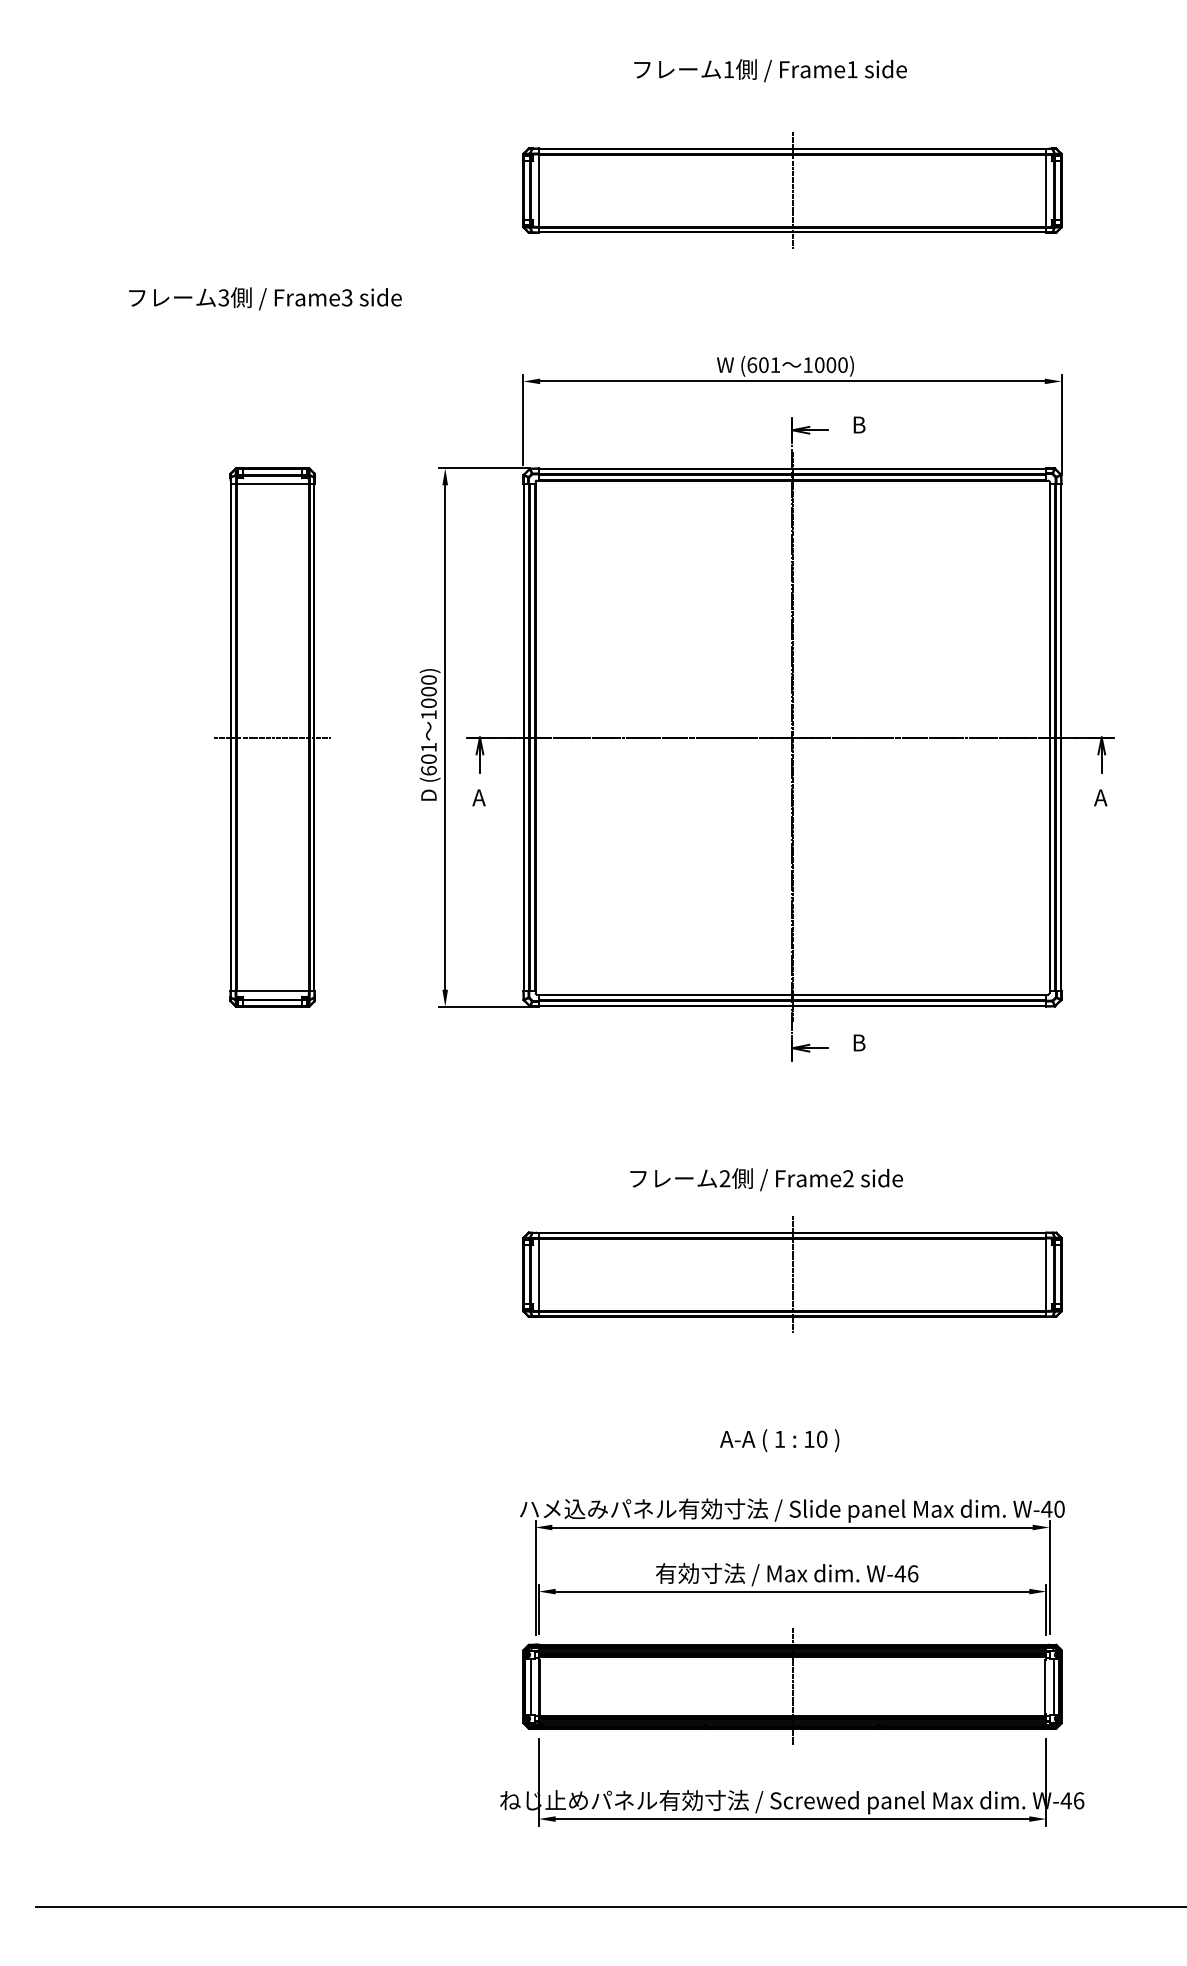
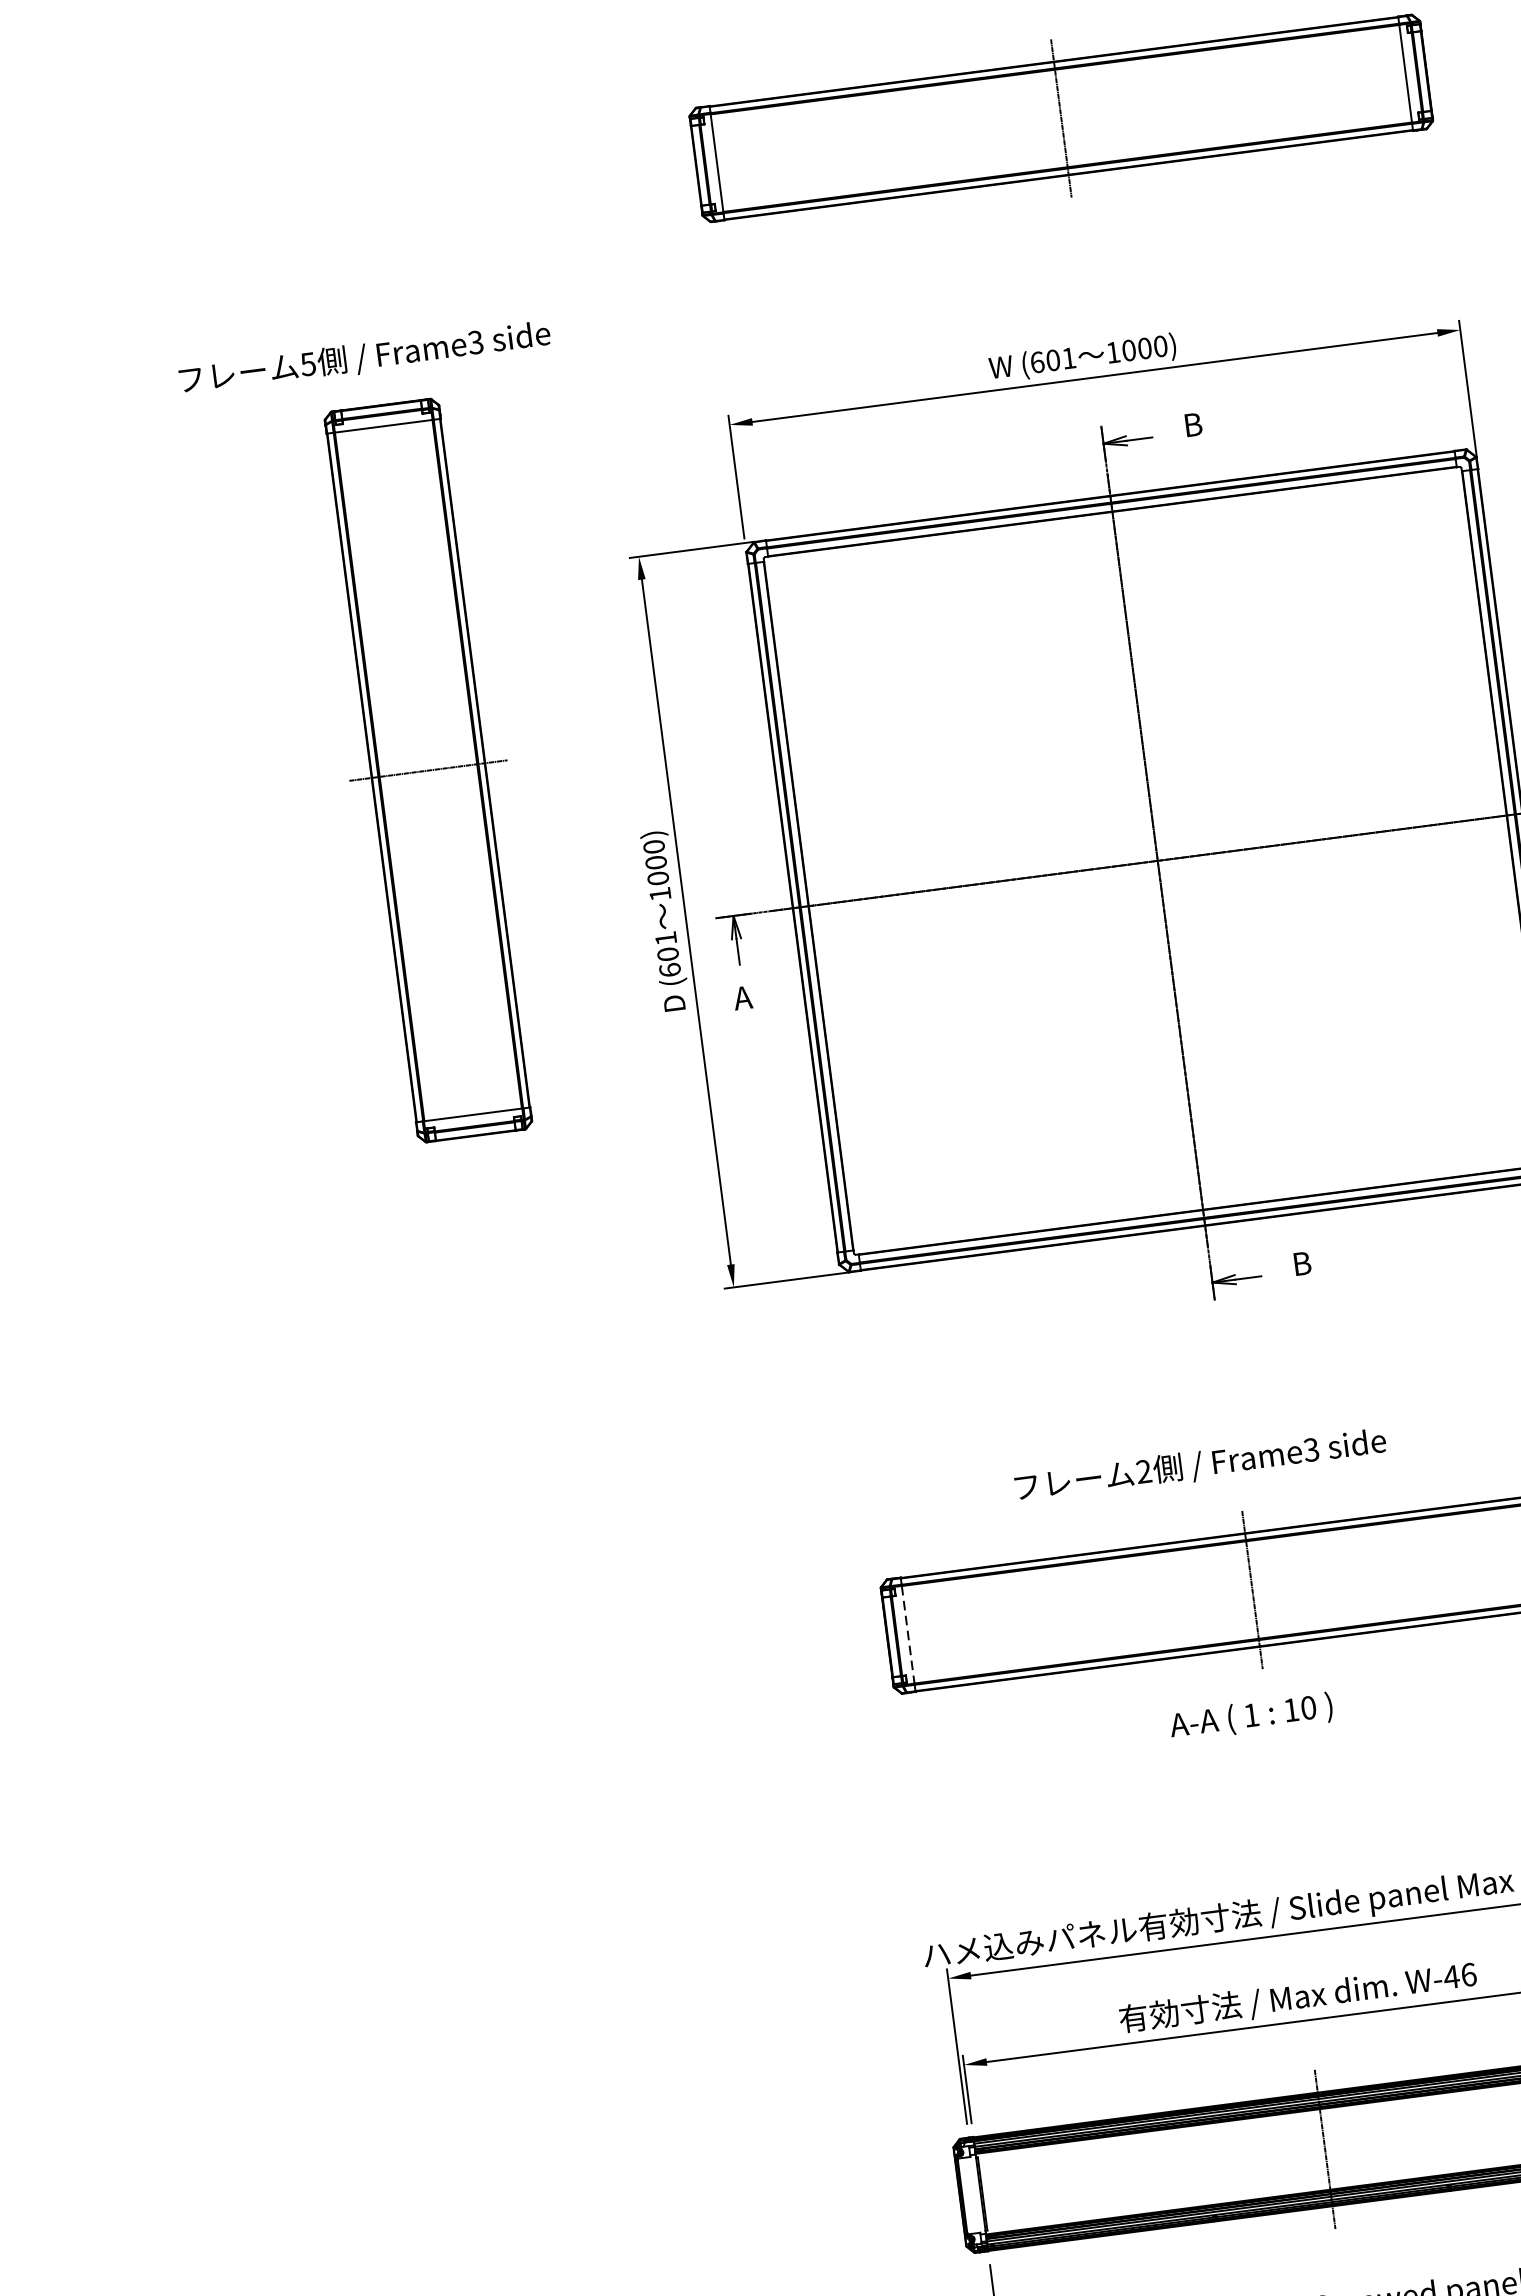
text: (223, 297) -> (307, 363), 3 -> 5
part: (272, 737) -> (428, 770), moved
text: (848, 1178) -> (1311, 1449), Frame2 -> Frame3
line: (538, 1274) -> (907, 1634), solid -> dashed
text: (779, 1440) -> (1251, 1716), moved
line: (530, 1686) -> (969, 2195), removed

